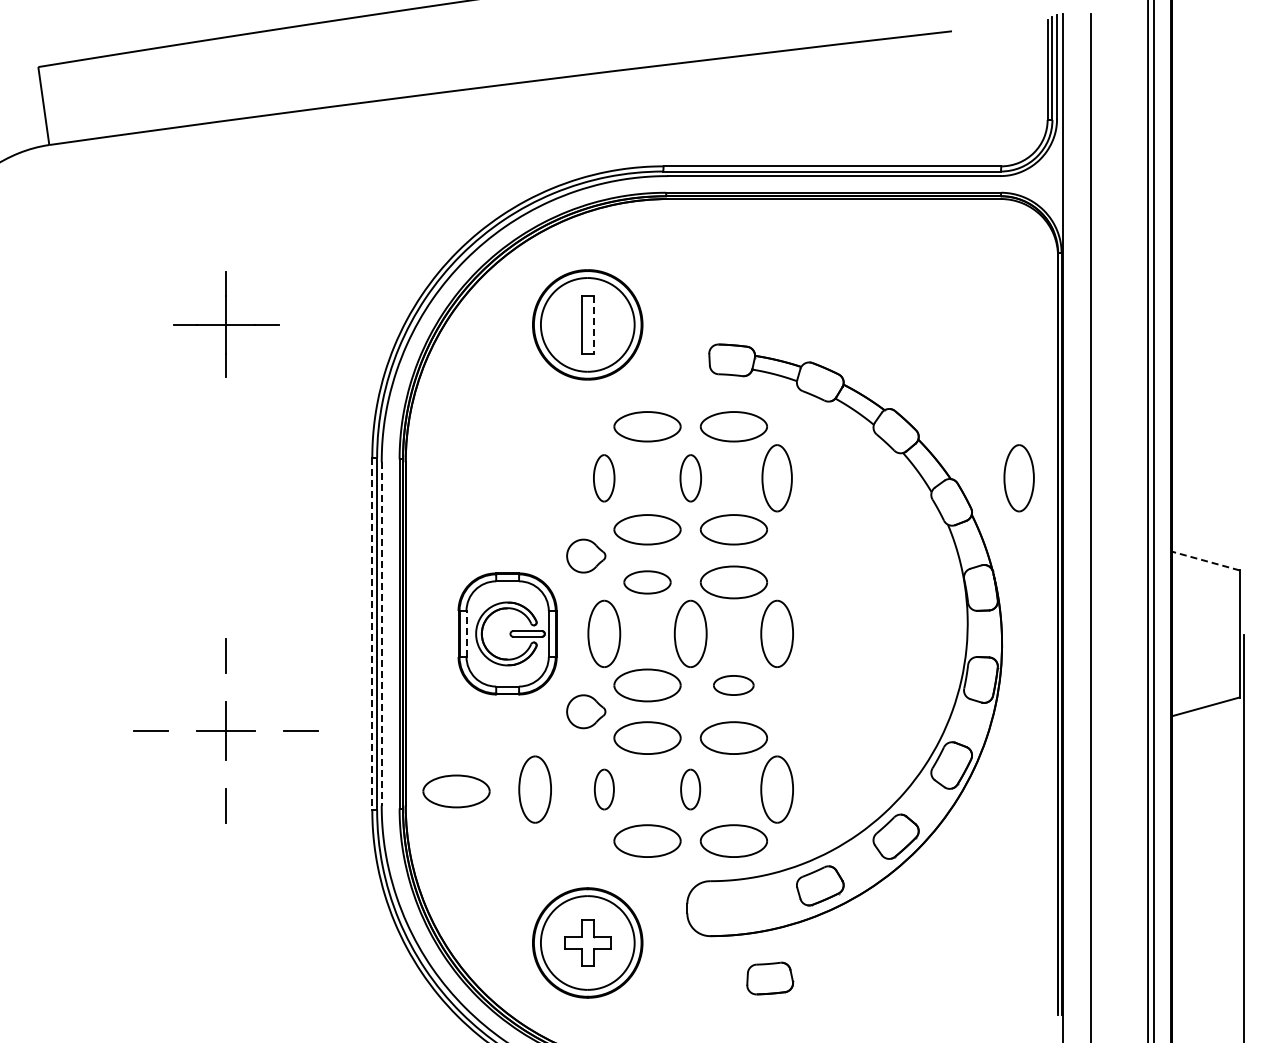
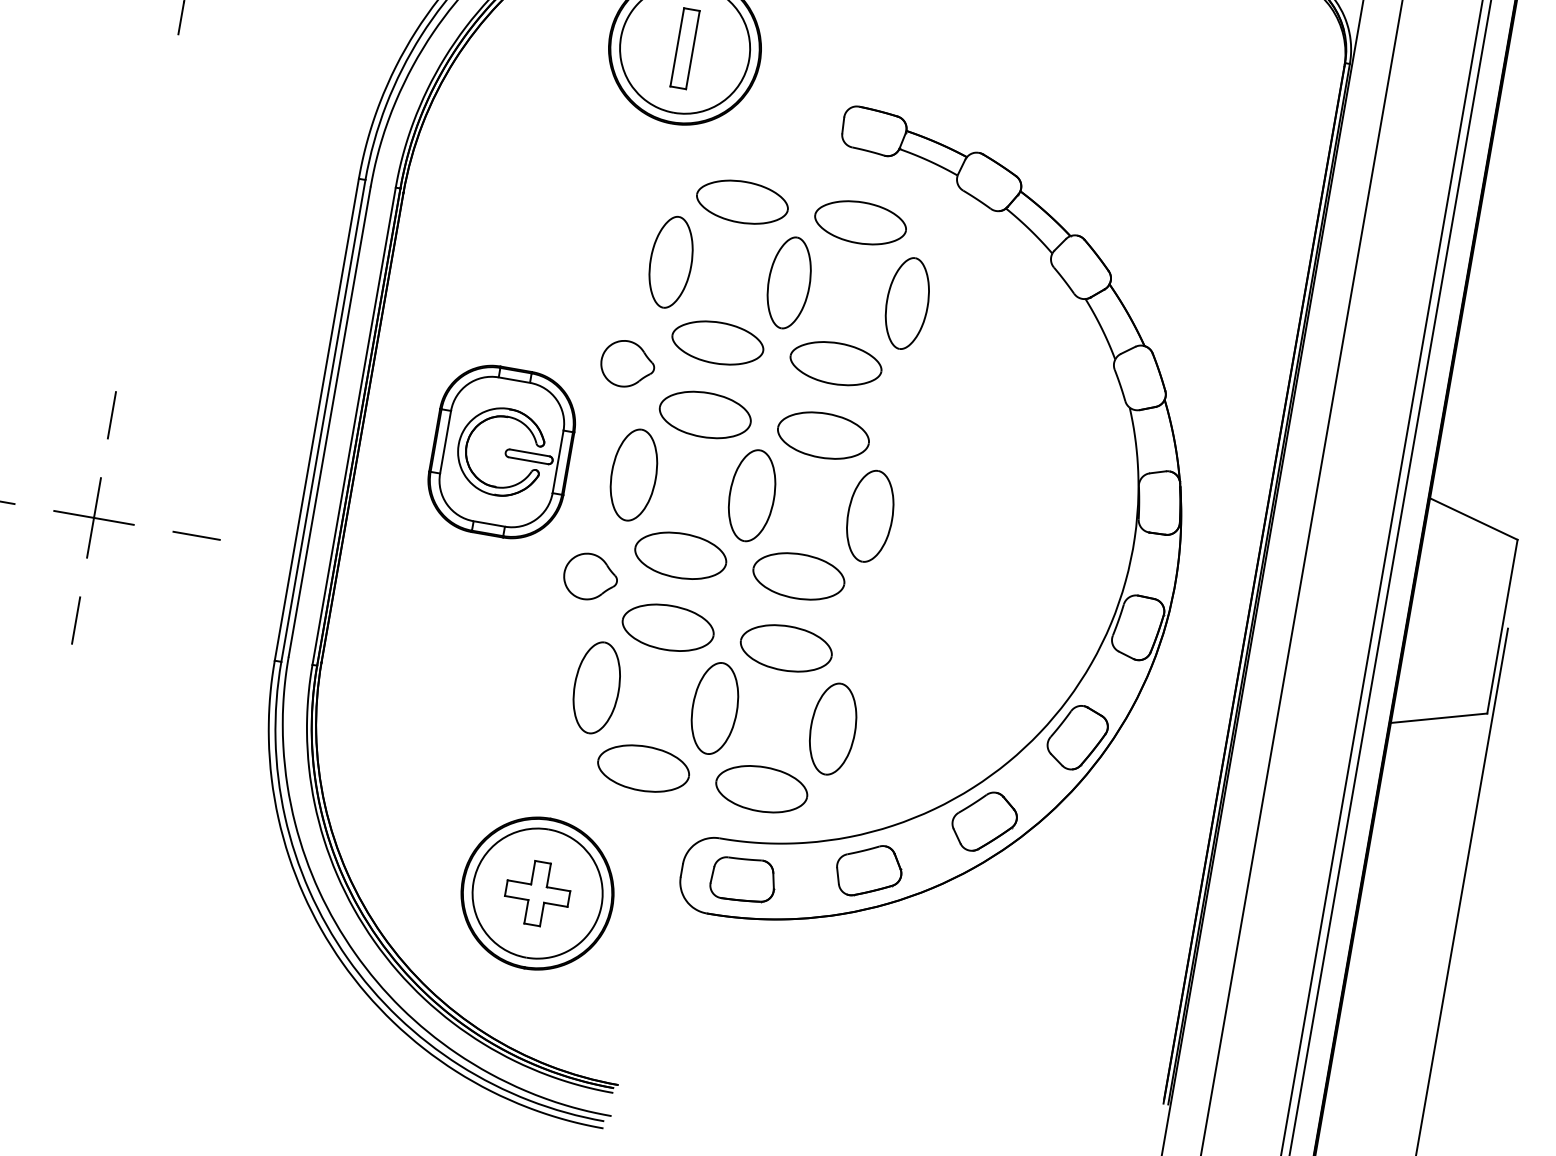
line: (593, 324) -> (693, 49), dashed -> solid
part: (603, 478) -> (669, 262), size x1.43
part: (690, 478) -> (788, 283), size x1.43
part: (1018, 478) -> (1237, 361), removed
line: (1206, 561) -> (1474, 519), dashed -> solid
part: (647, 582) -> (705, 415), size x1.43
line: (381, 633) -> (329, 421), dashed -> solid
line: (466, 633) -> (445, 441), dashed -> solid
line: (372, 634) -> (316, 420), dashed -> solid
part: (733, 685) -> (798, 576), size x1.67
part: (534, 789) -> (501, 671), removed
part: (604, 789) -> (597, 687), size x1.67
part: (690, 789) -> (714, 708), size x1.67
part: (456, 791) -> (394, 655), removed
part: (770, 978) -> (743, 879), moved

